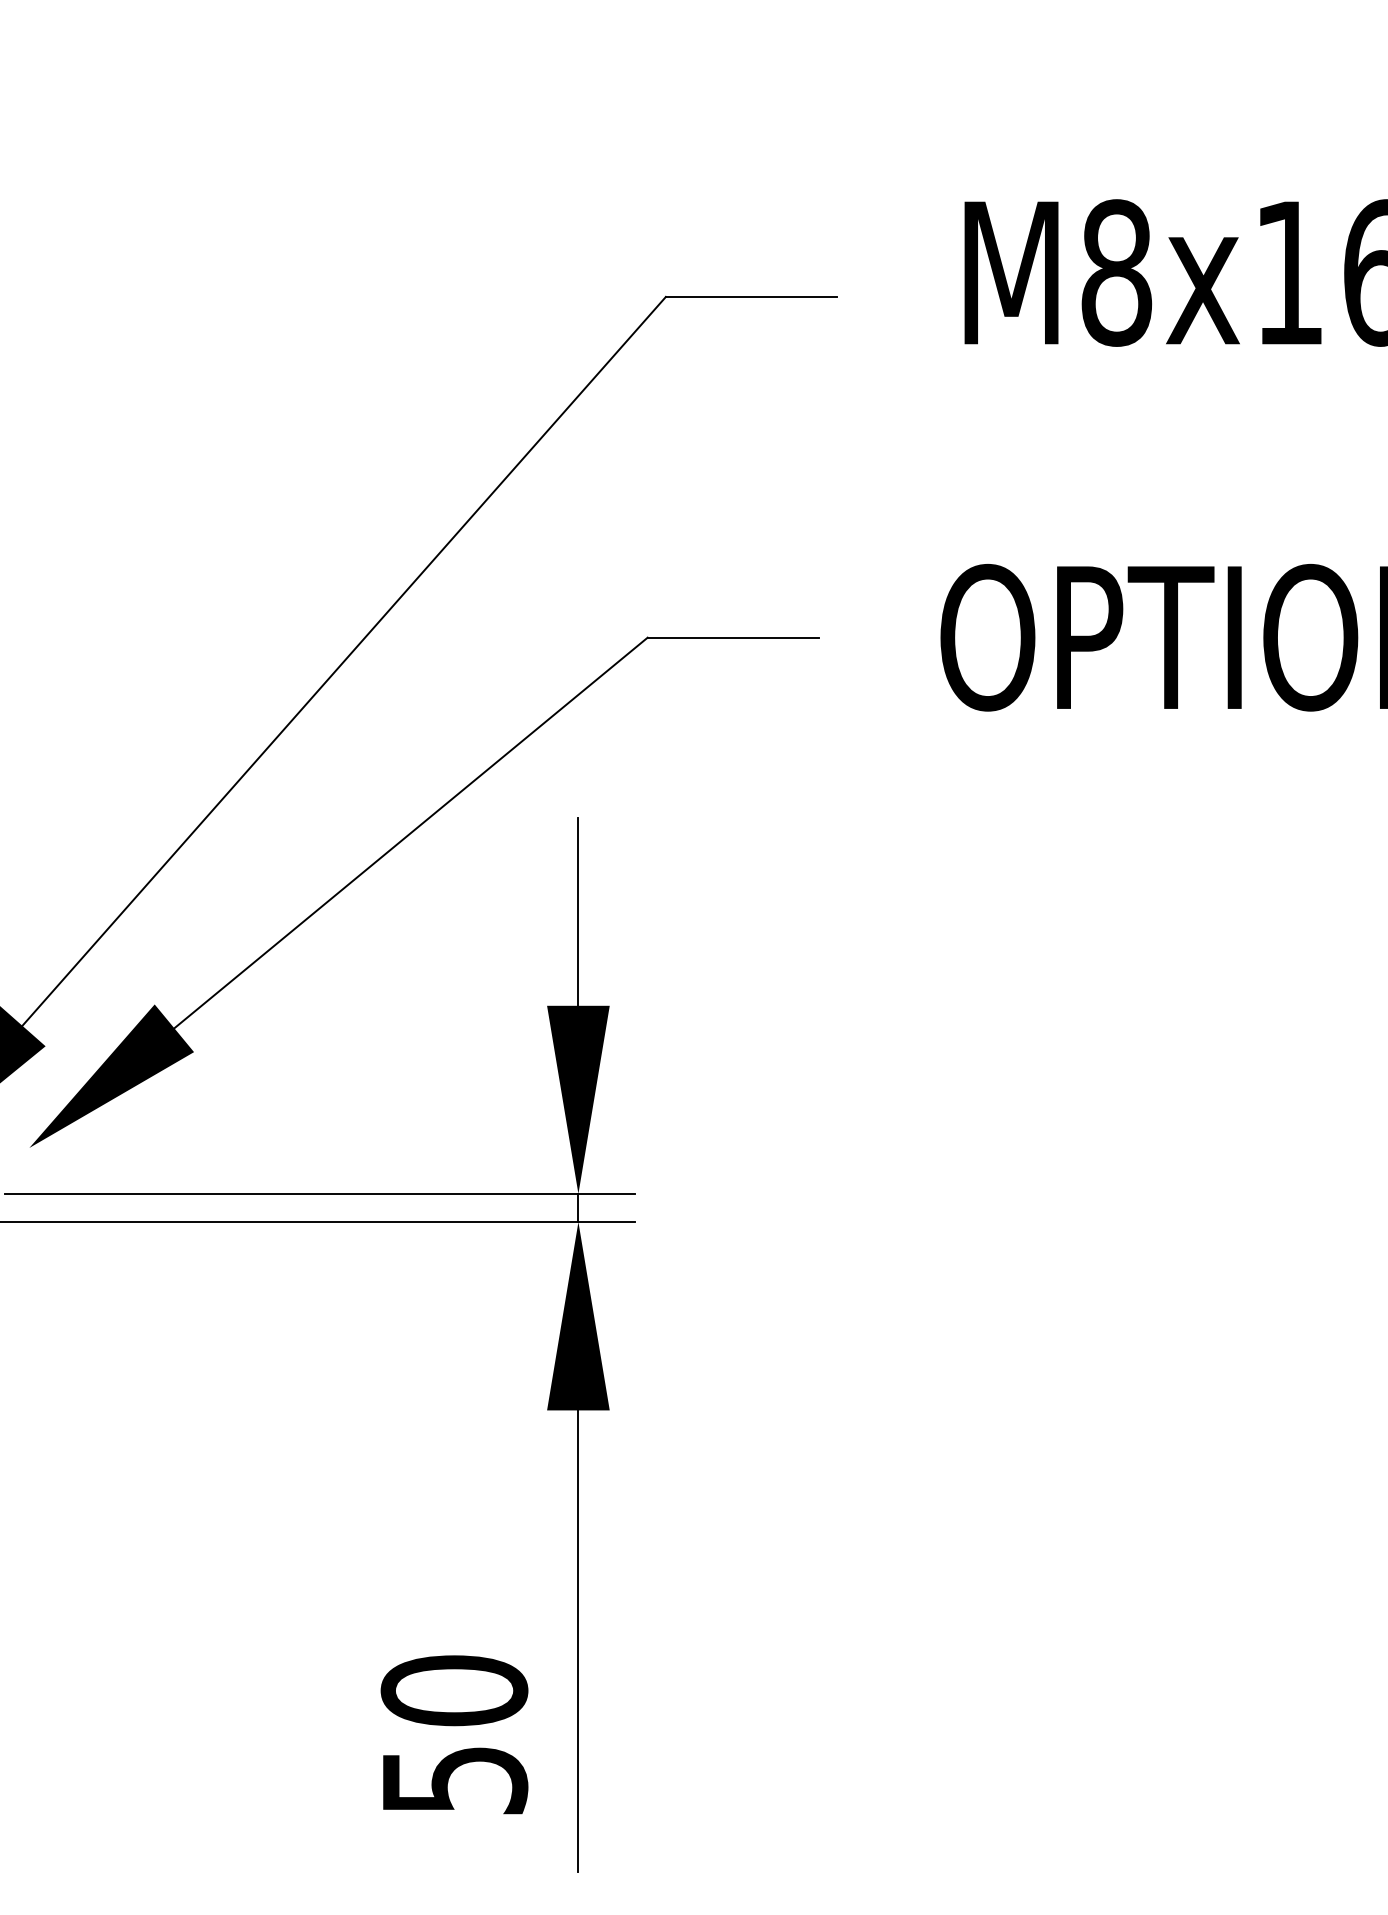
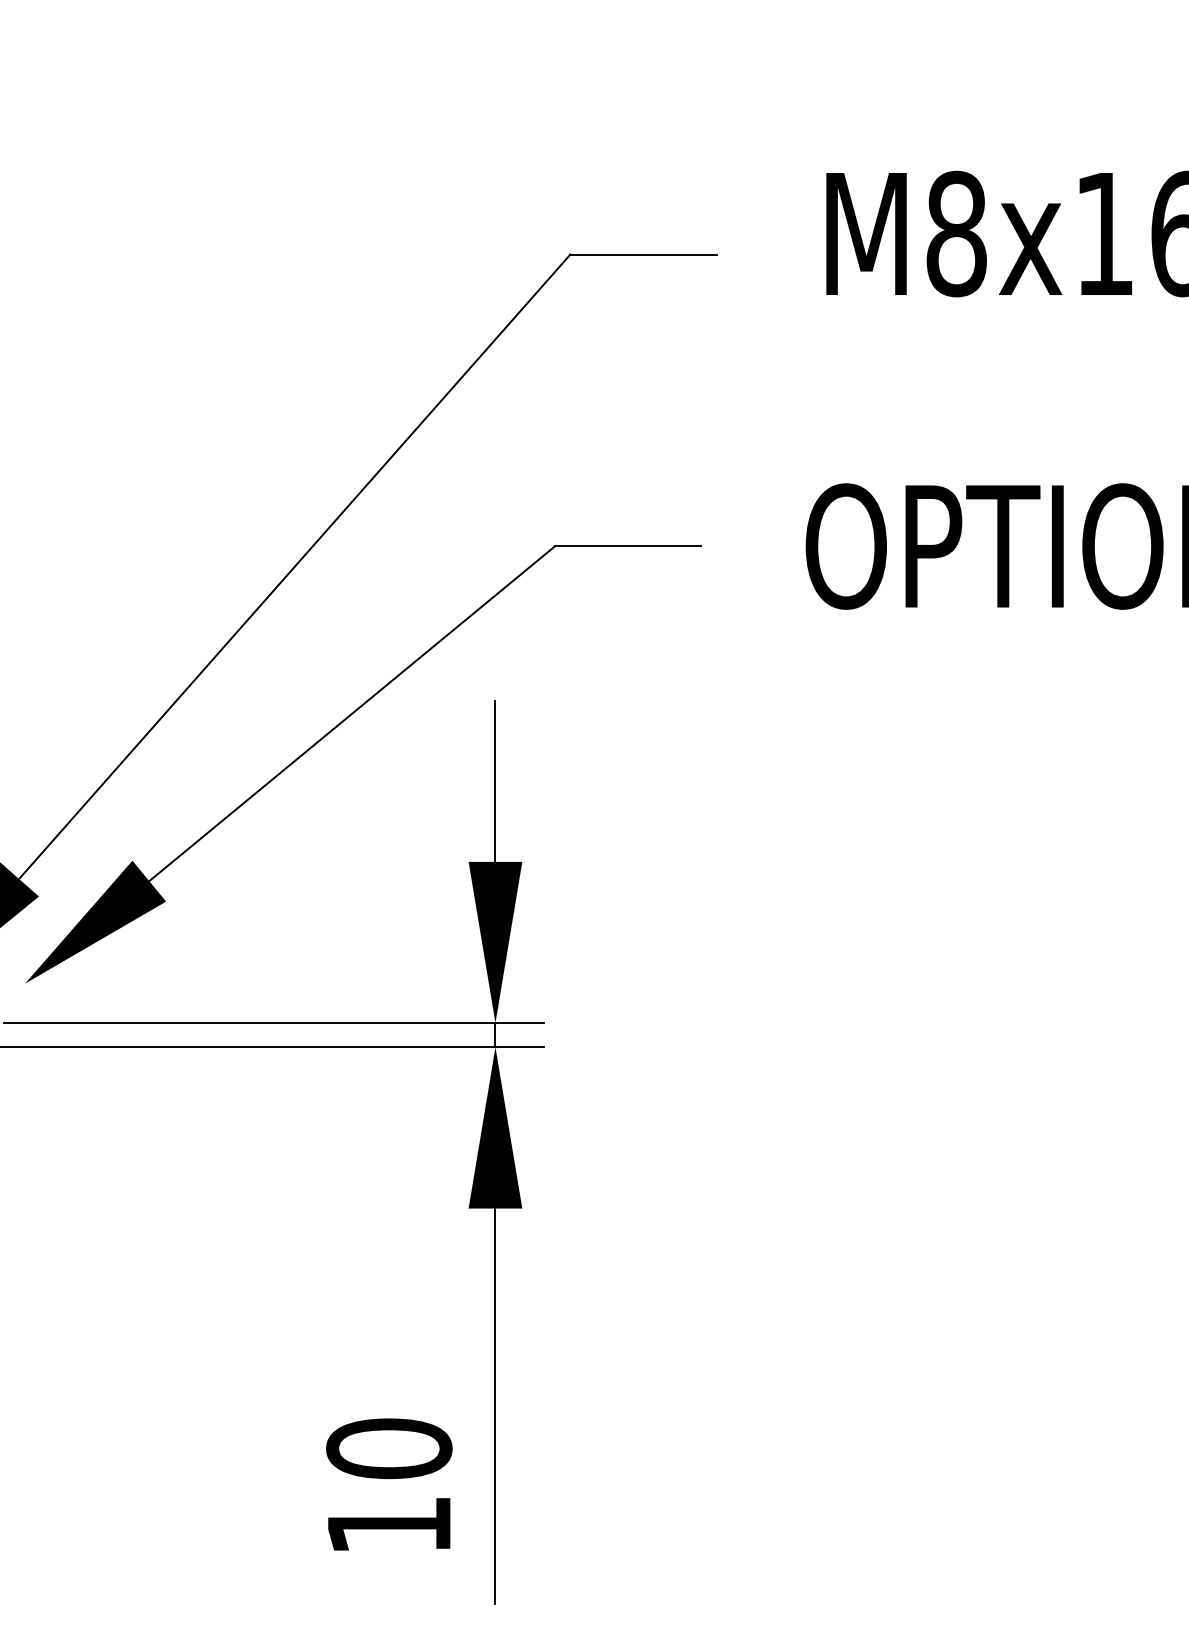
text: (455, 1780) -> (390, 1525), 50 -> 10

